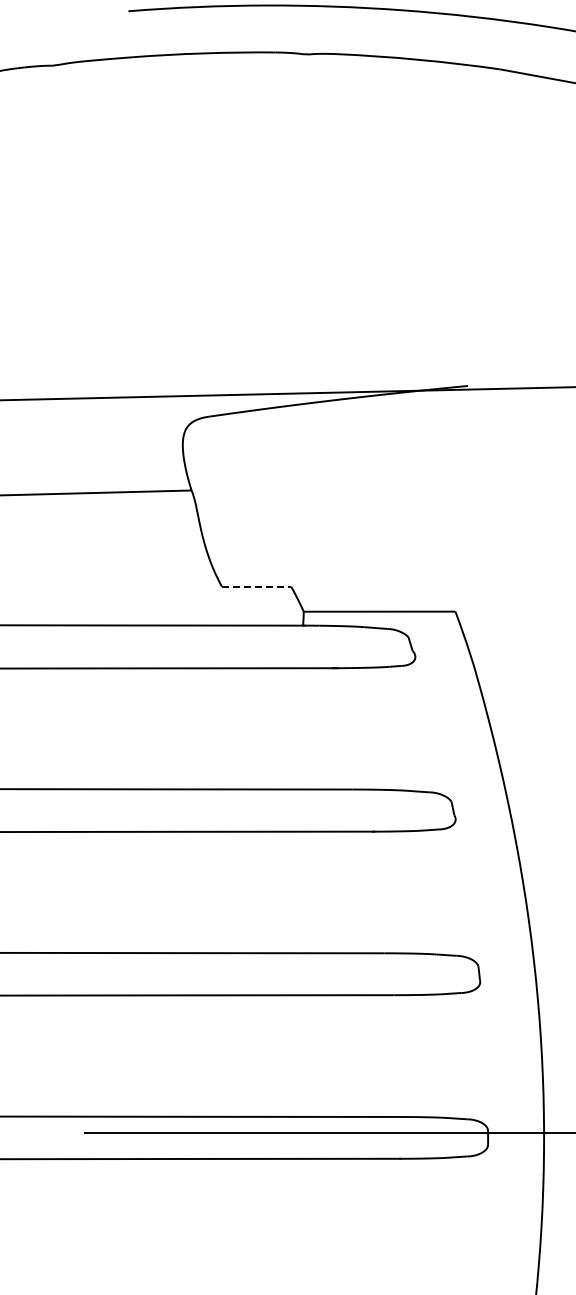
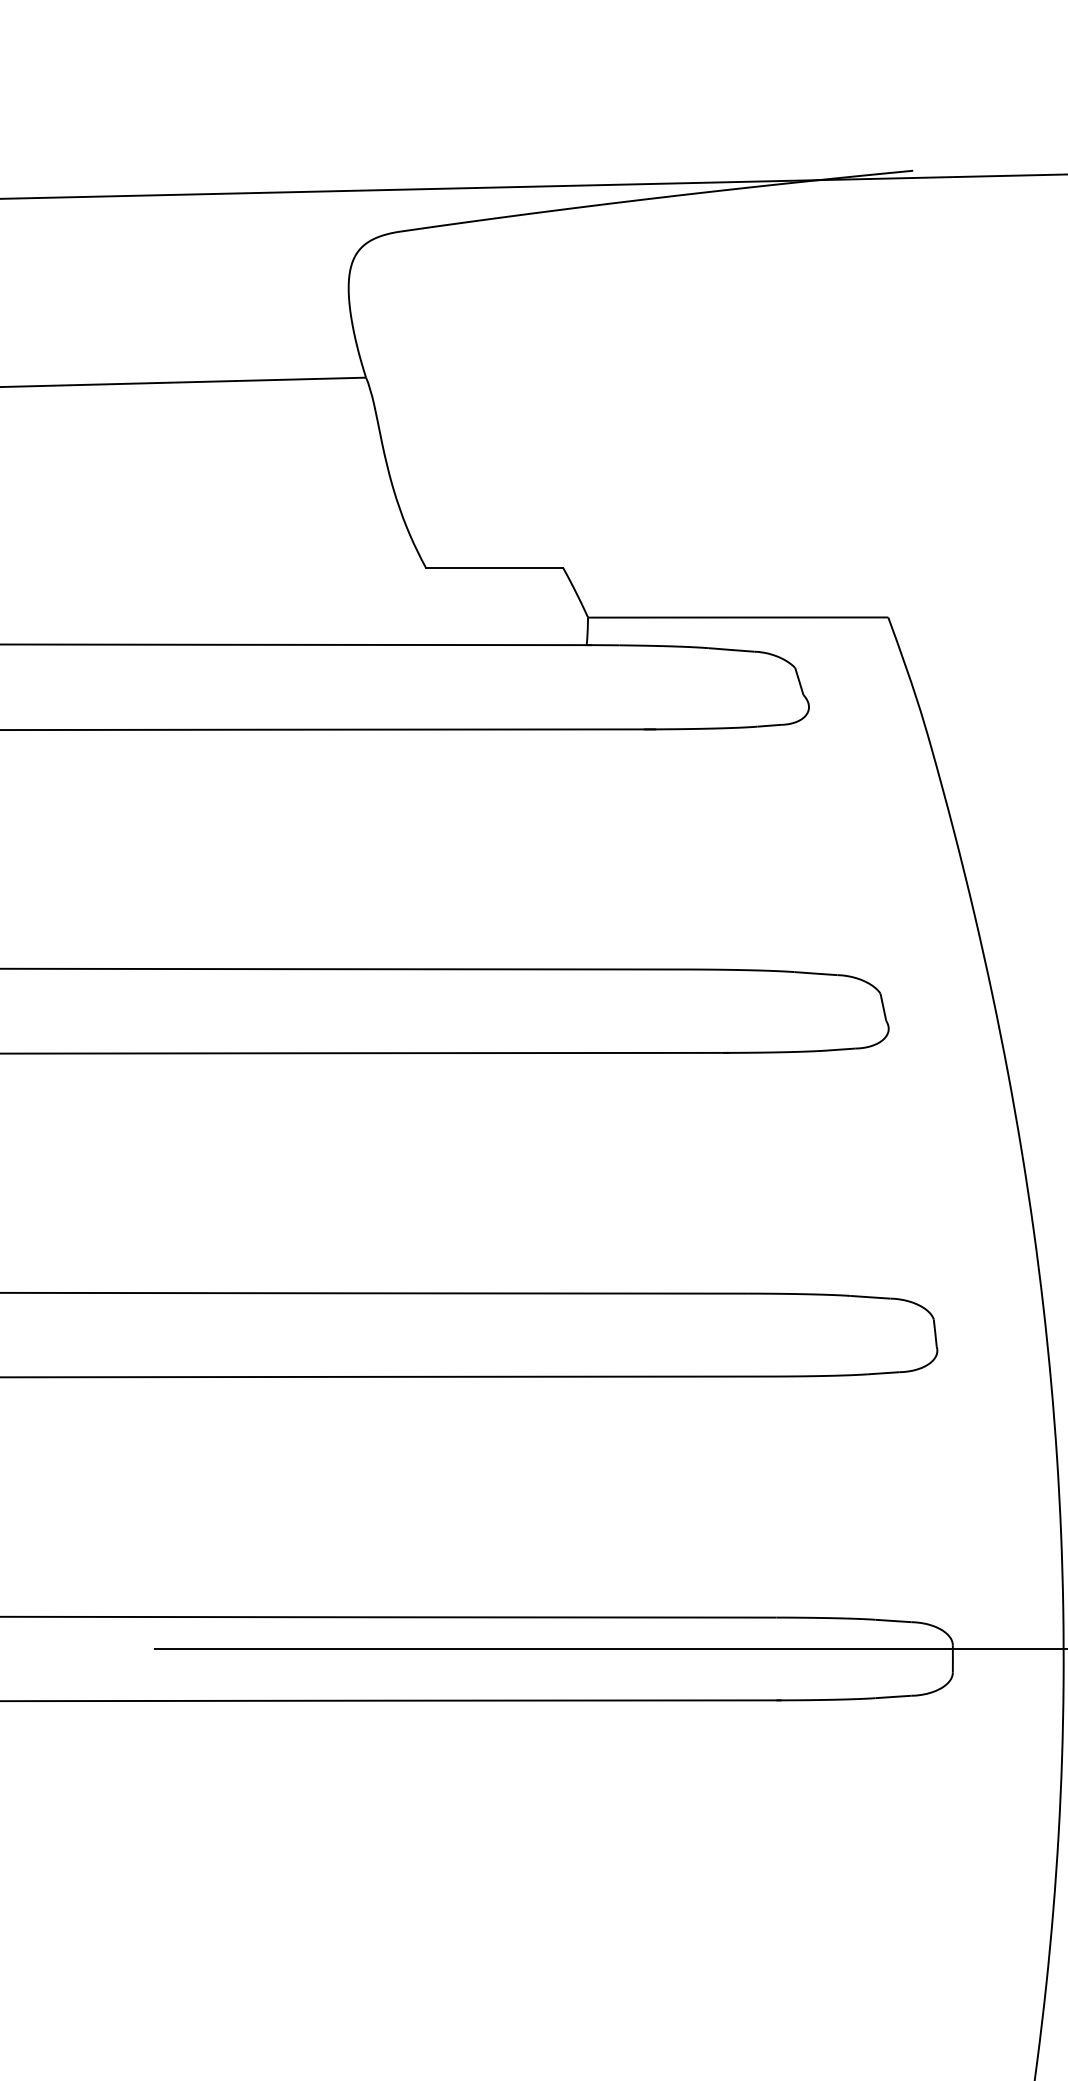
line: (256, 586) -> (494, 567), dashed -> solid

